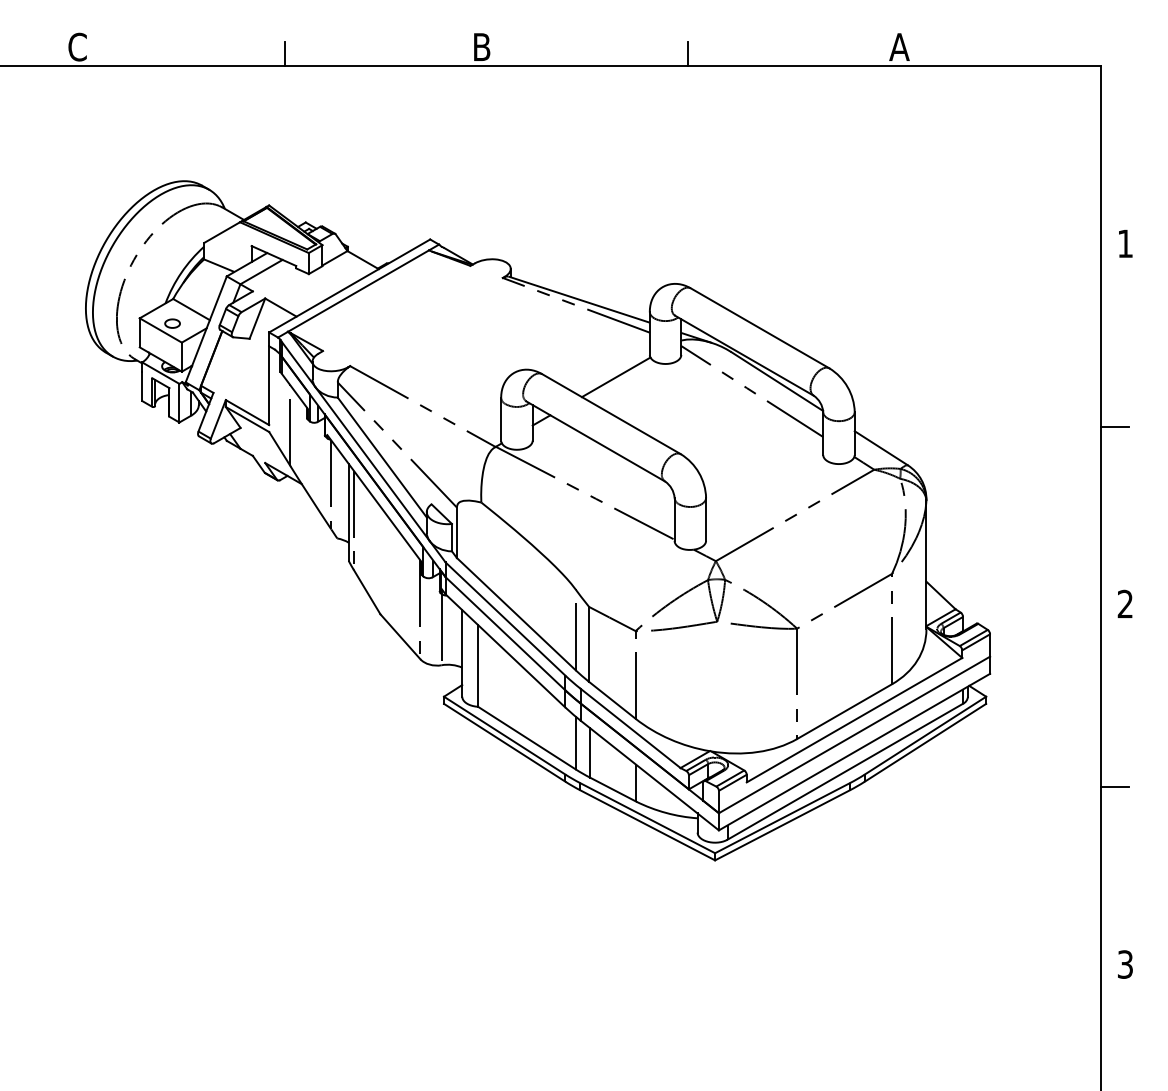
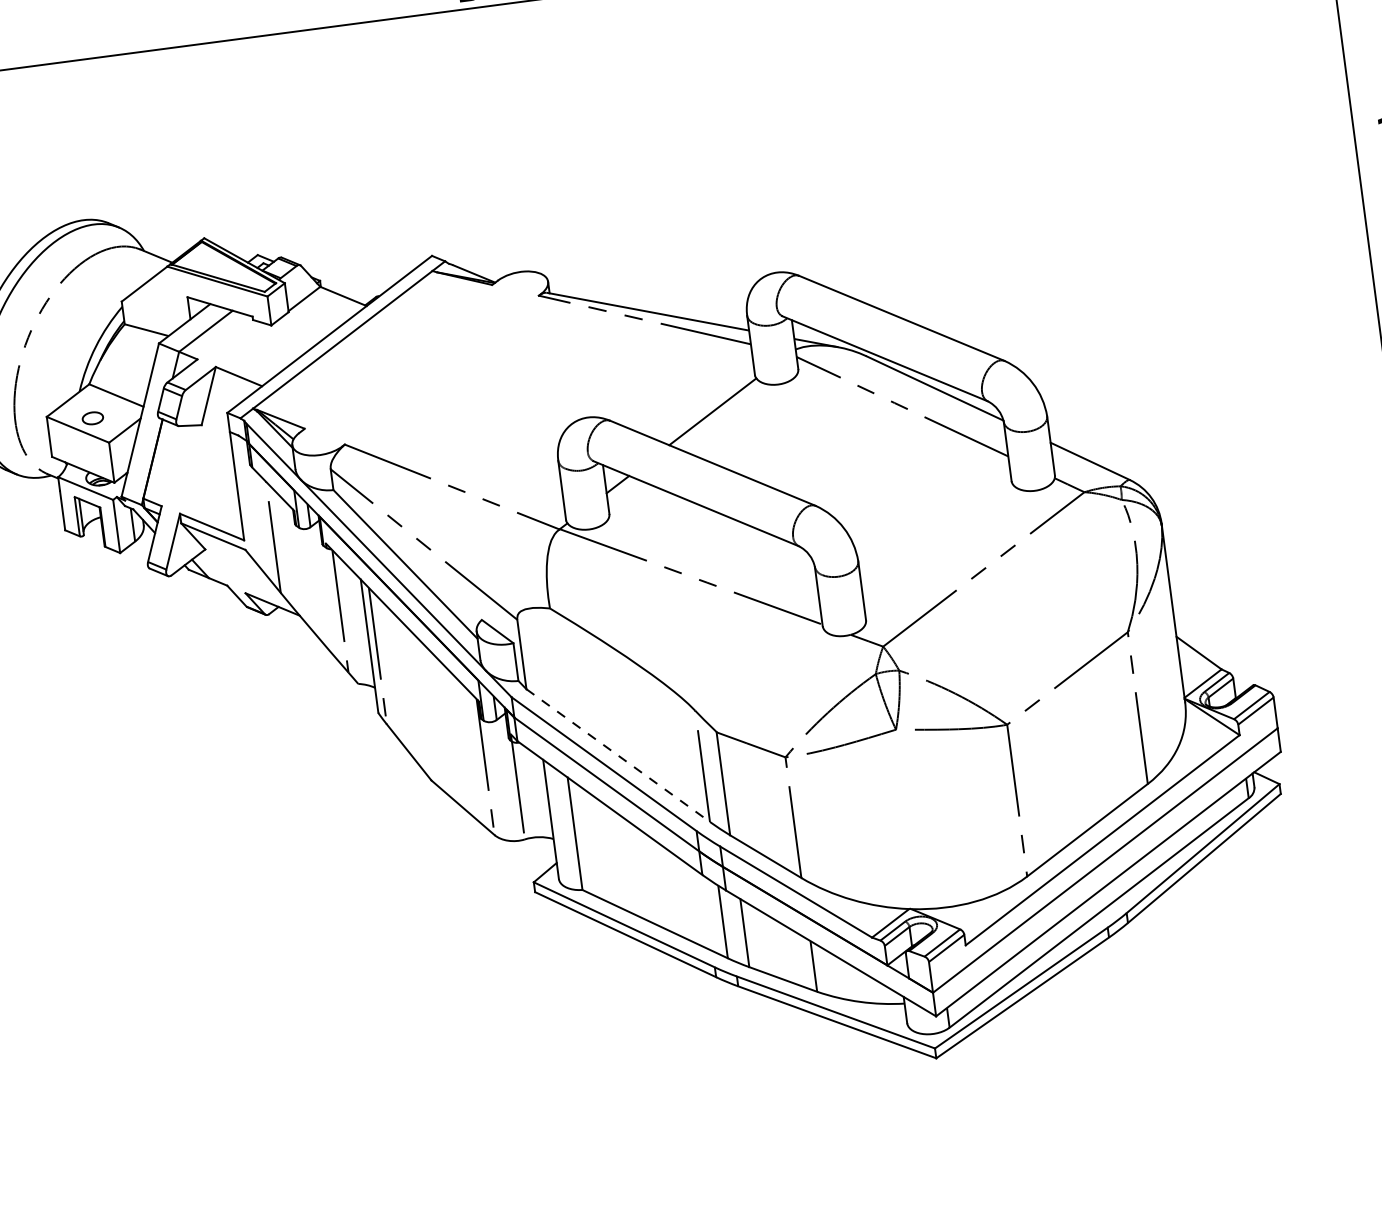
line: (284, 53) -> (197, 26), removed
line: (516, 614) -> (618, 756), solid -> dashed

